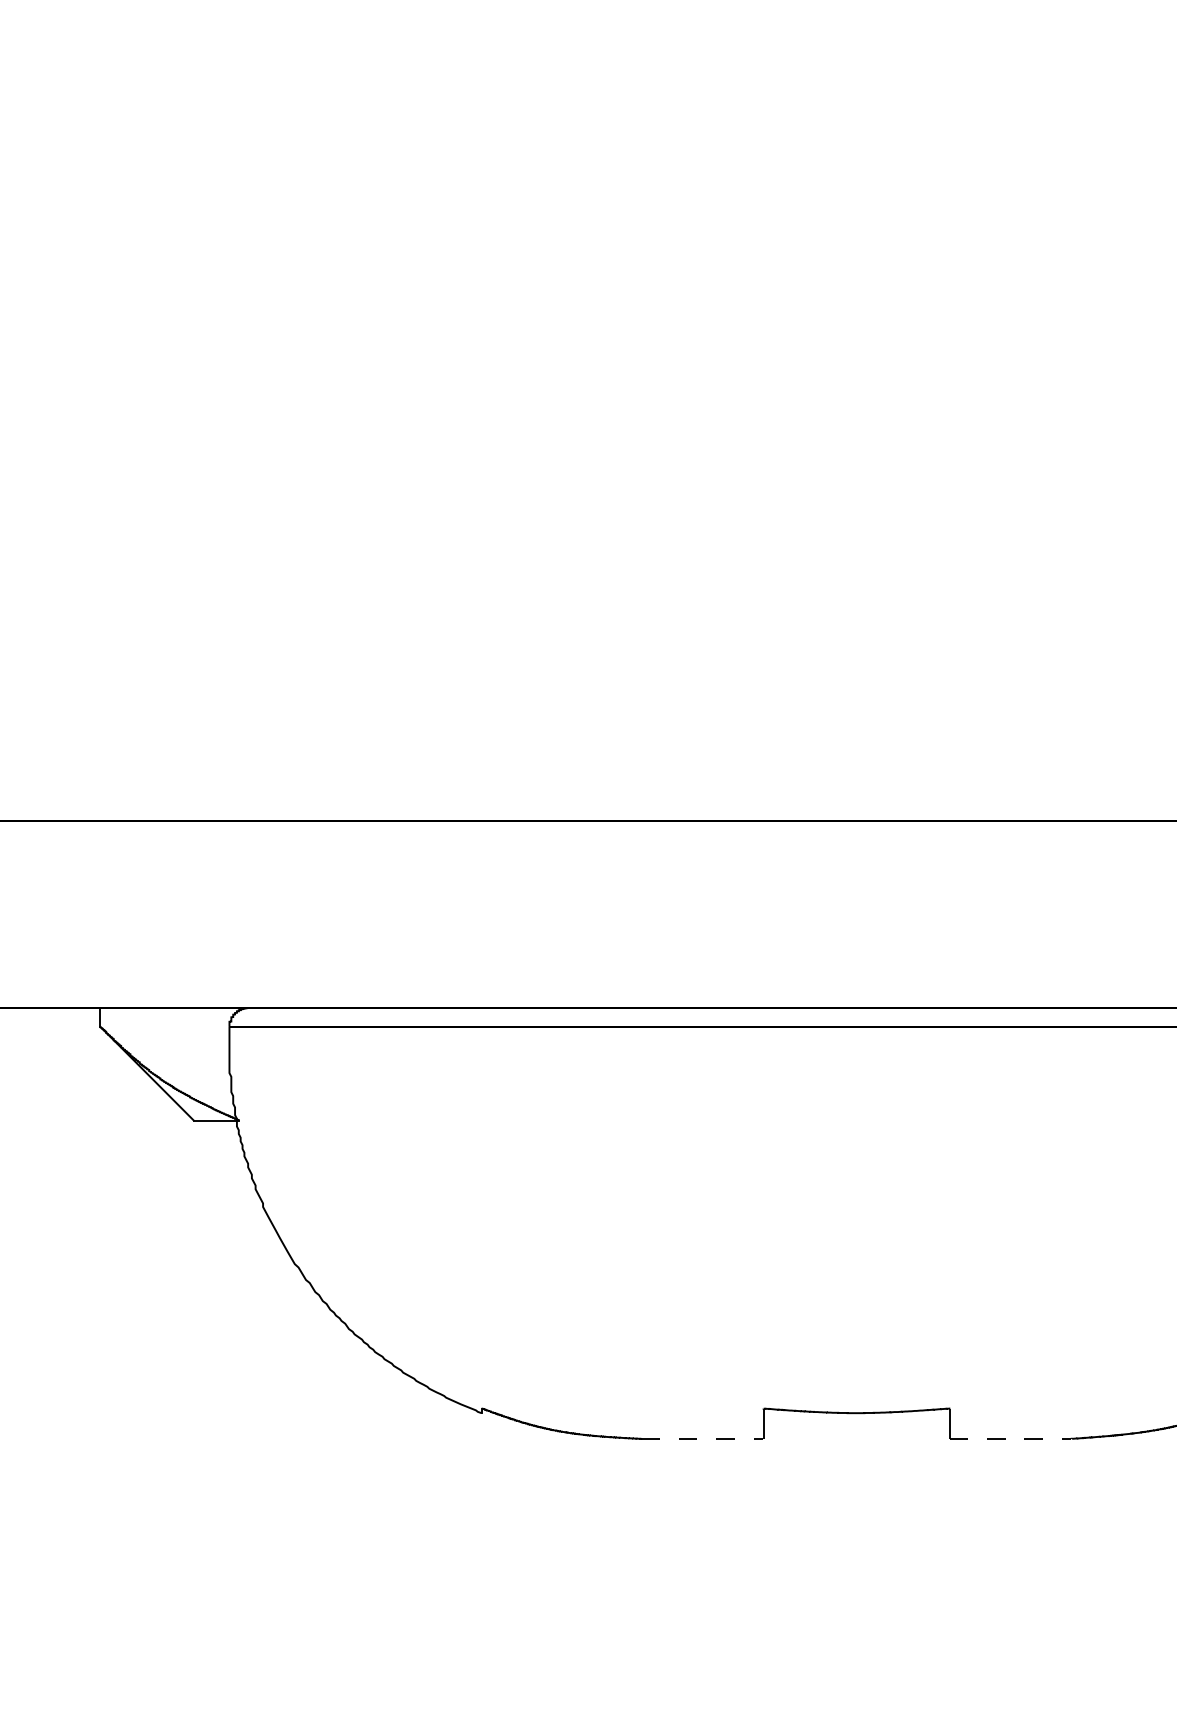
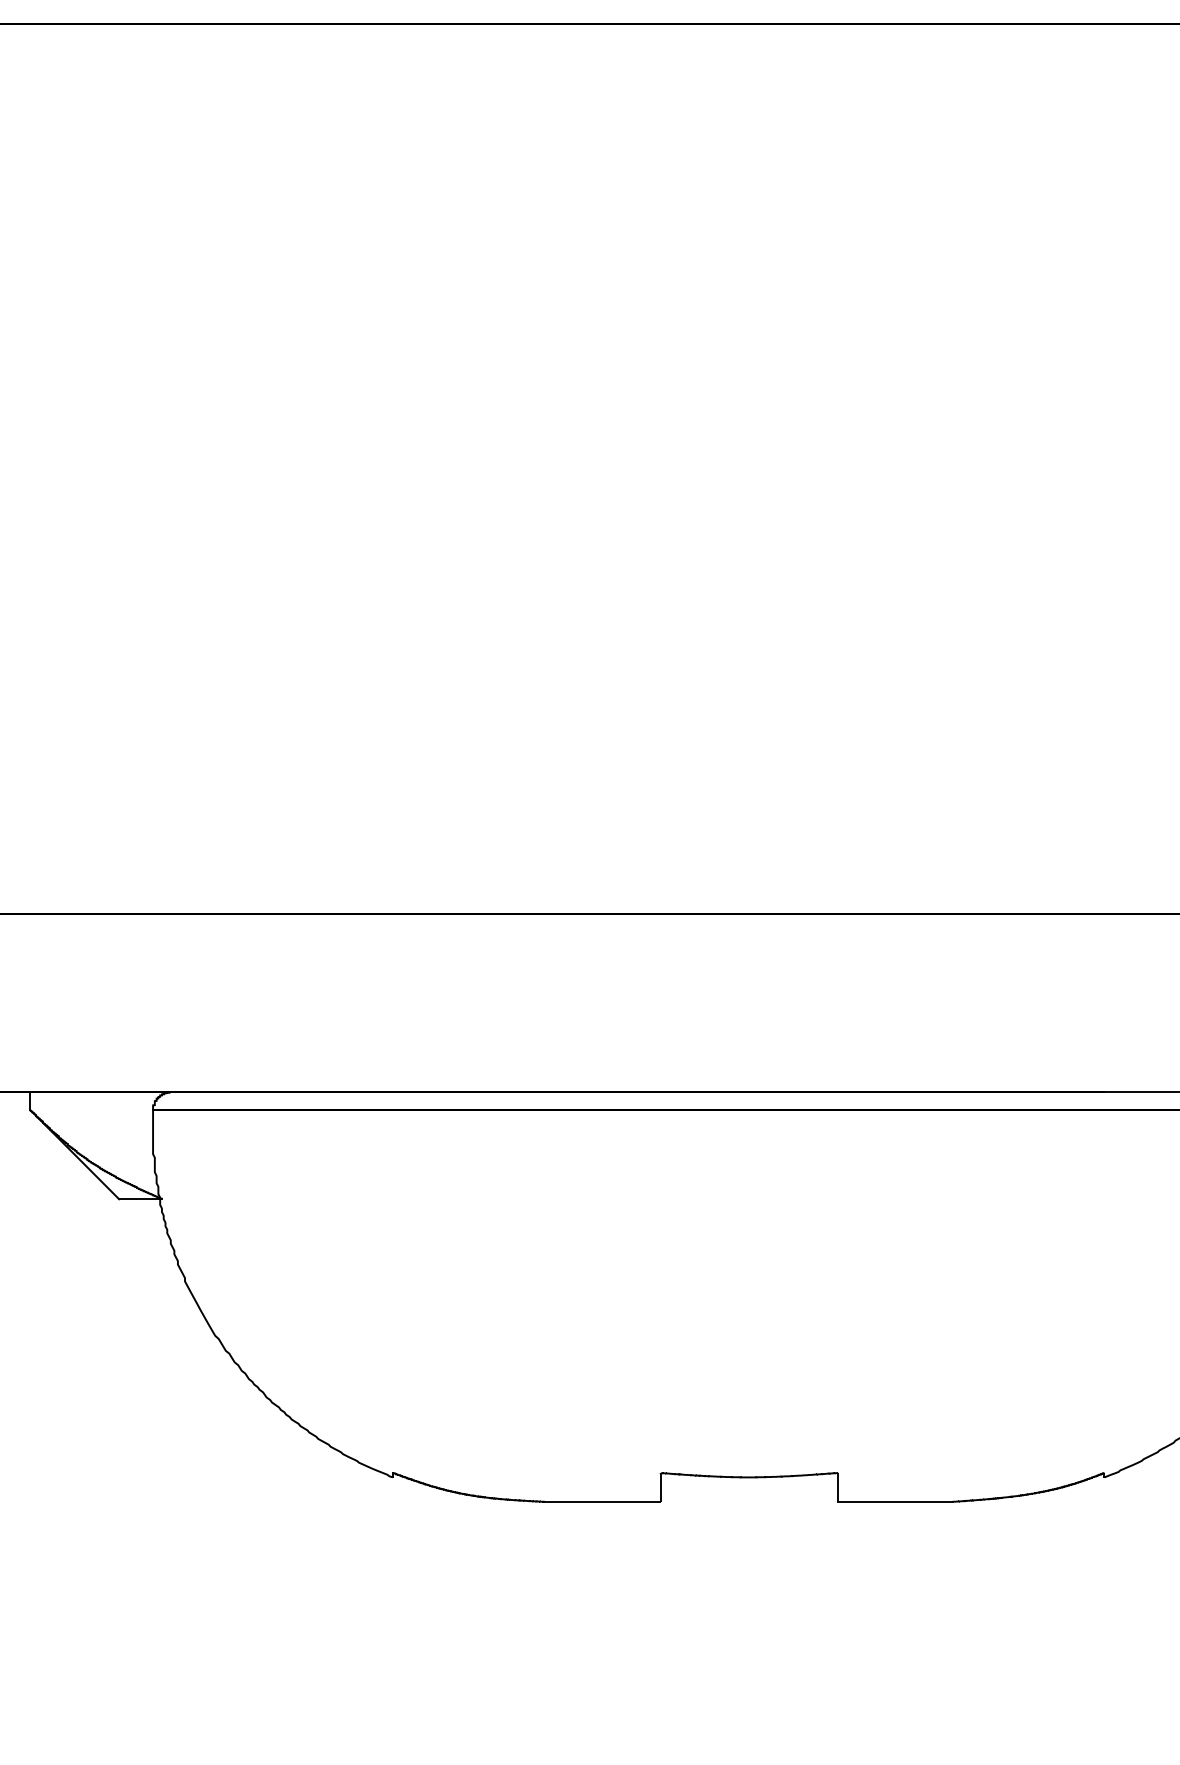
line: (702, 1438) -> (602, 1501), dashed -> solid
line: (1010, 1438) -> (895, 1501), dashed -> solid

